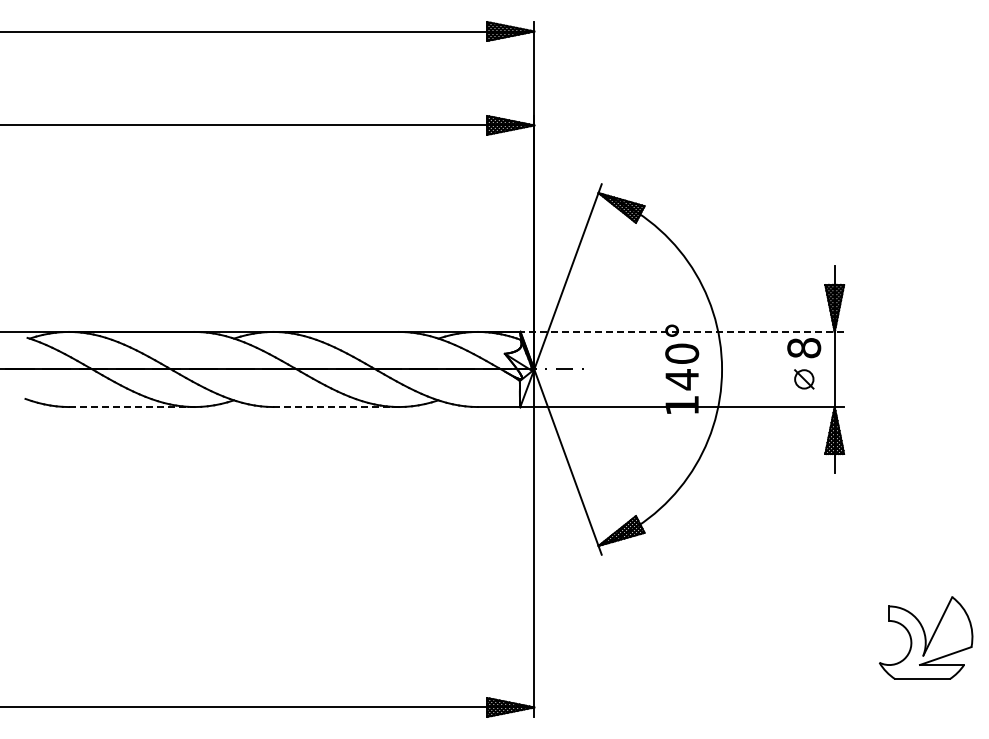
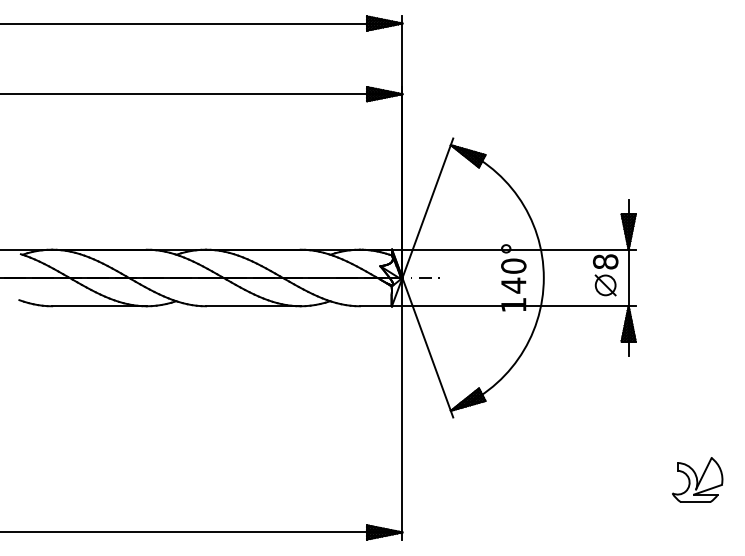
line: (682, 331) -> (514, 249), dashed -> solid
part: (804, 379) -> (605, 285), size x1.43
line: (131, 407) -> (99, 306), dashed -> solid
line: (336, 407) -> (253, 306), dashed -> solid
part: (926, 637) -> (697, 479), size x0.71

